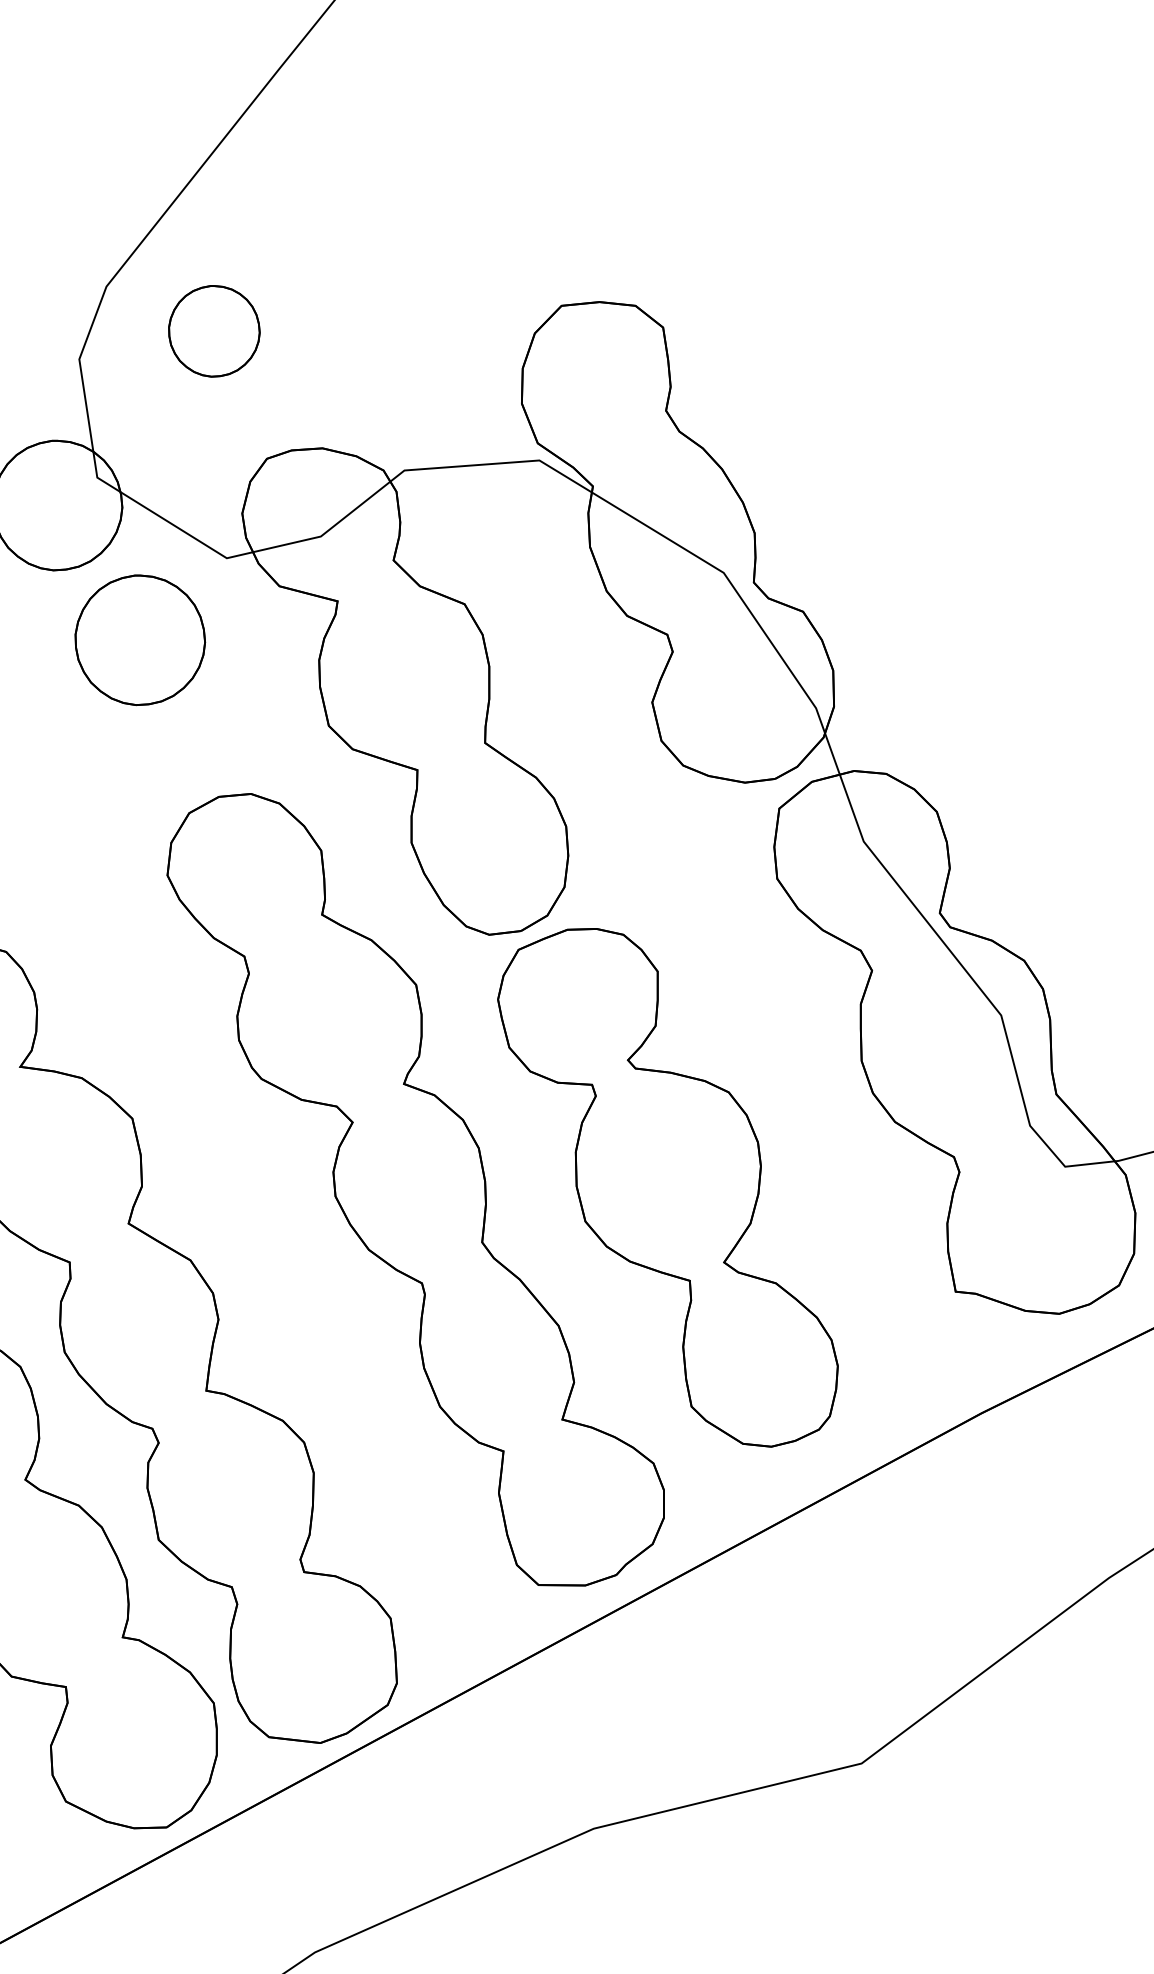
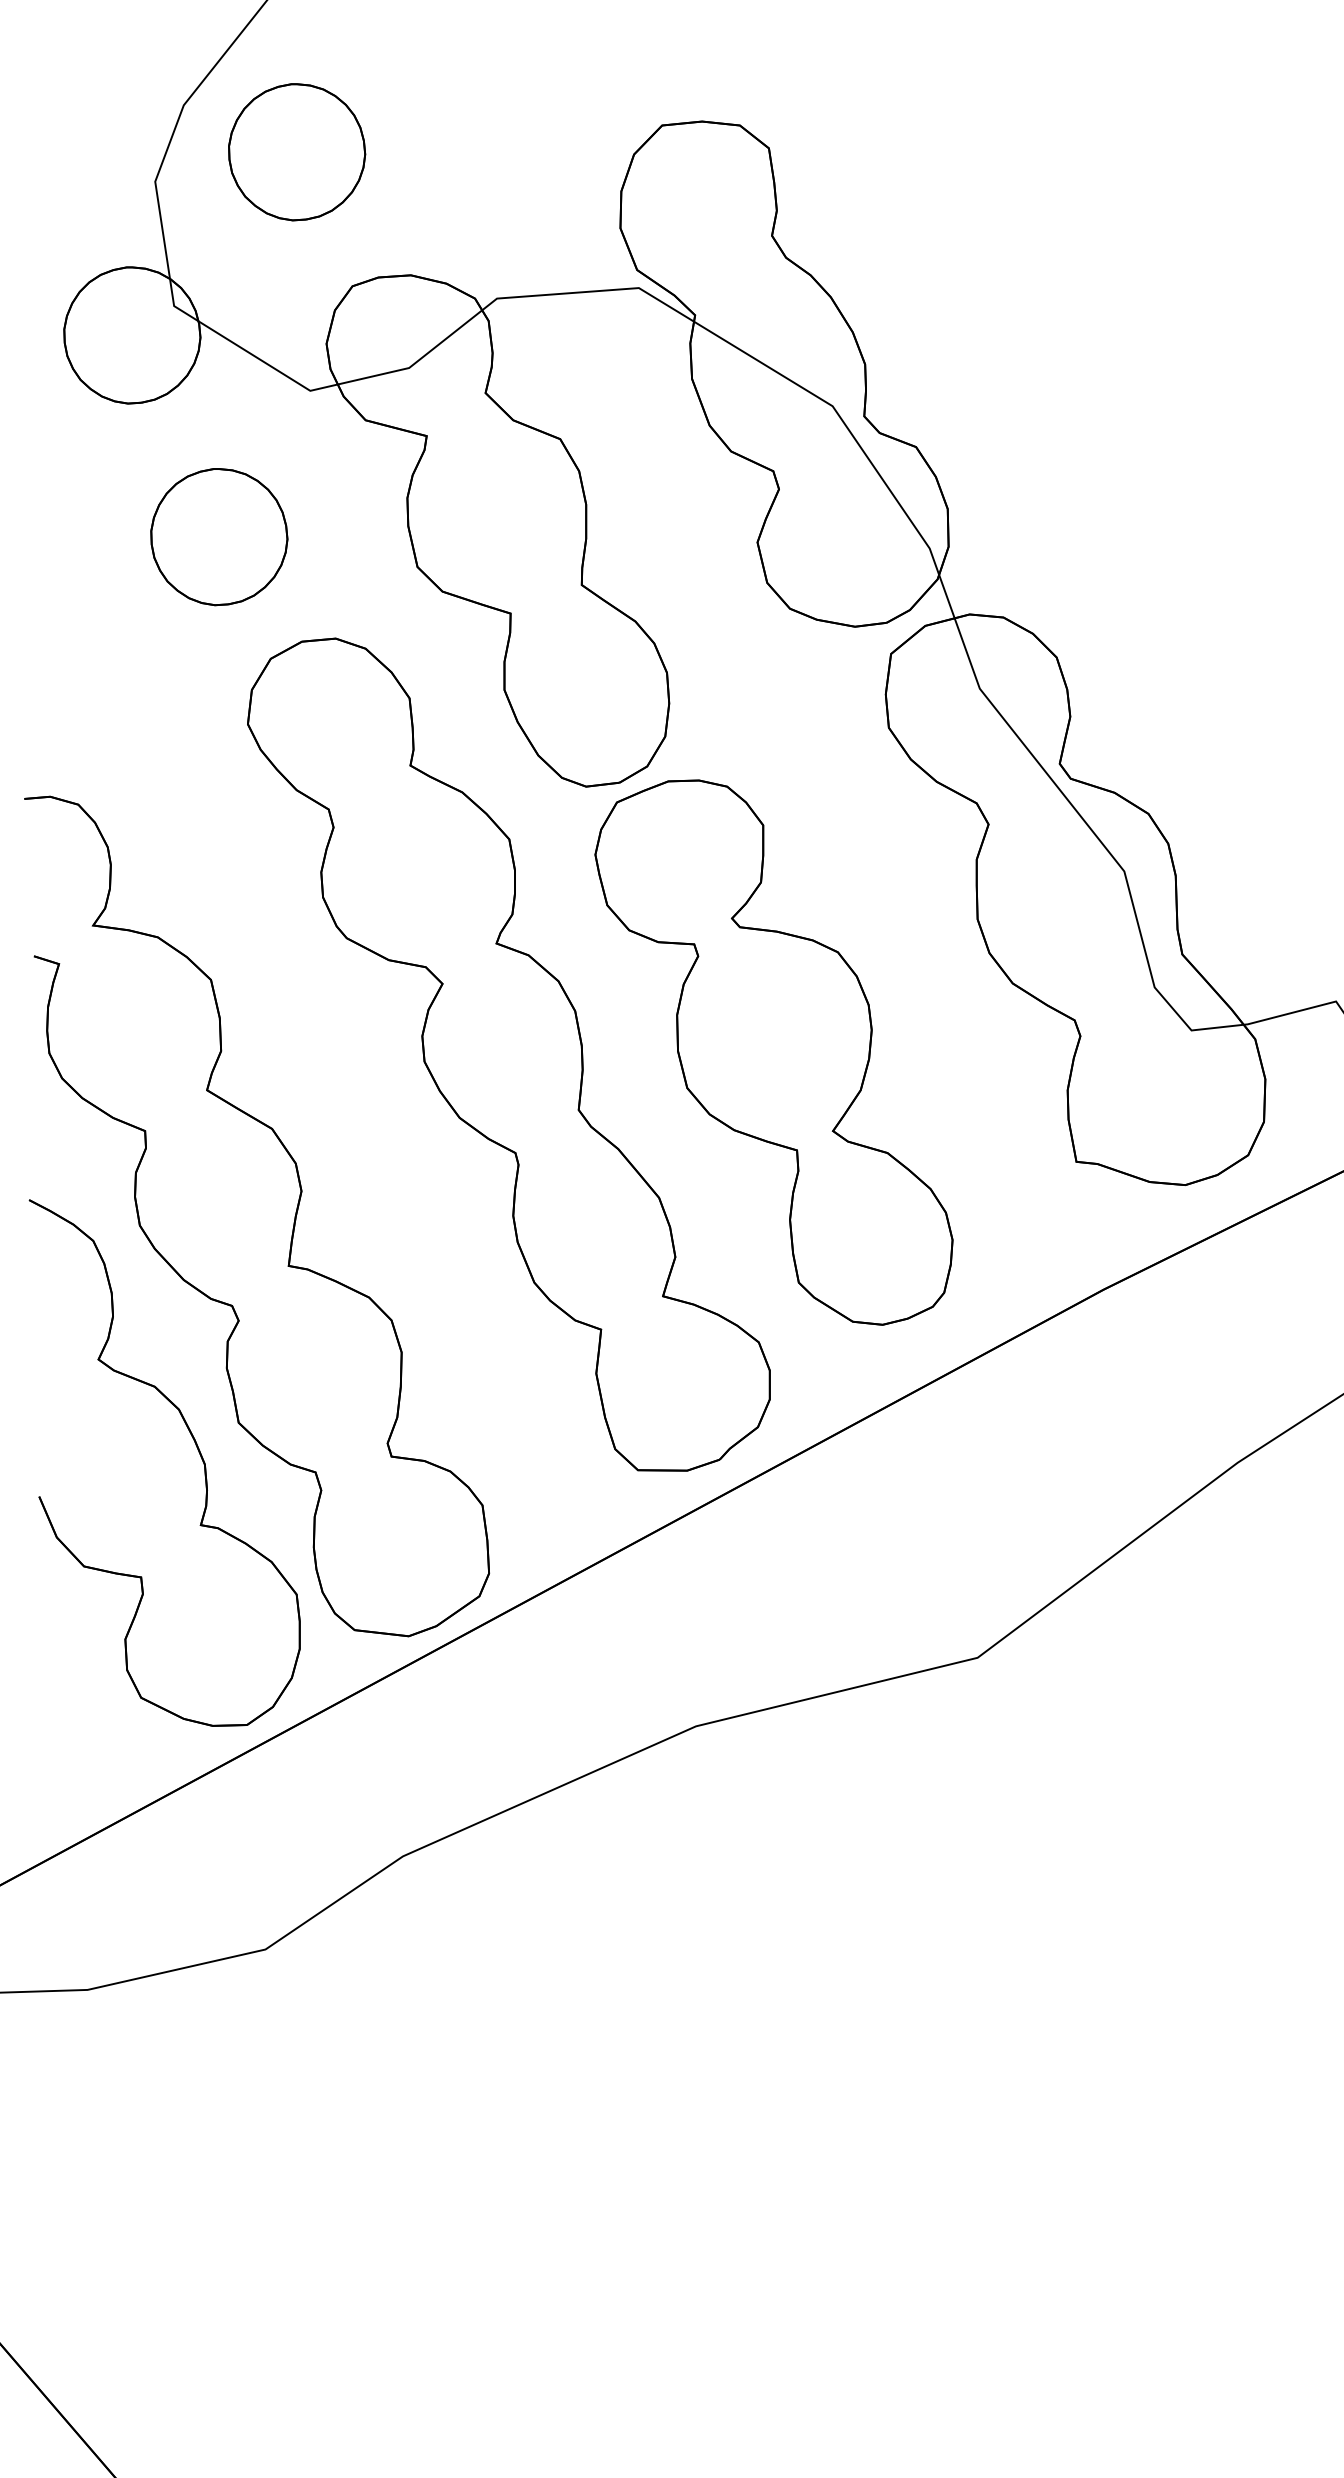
part: (214, 331) -> (297, 152), size x1.43
part: (140, 640) -> (219, 537), moved

